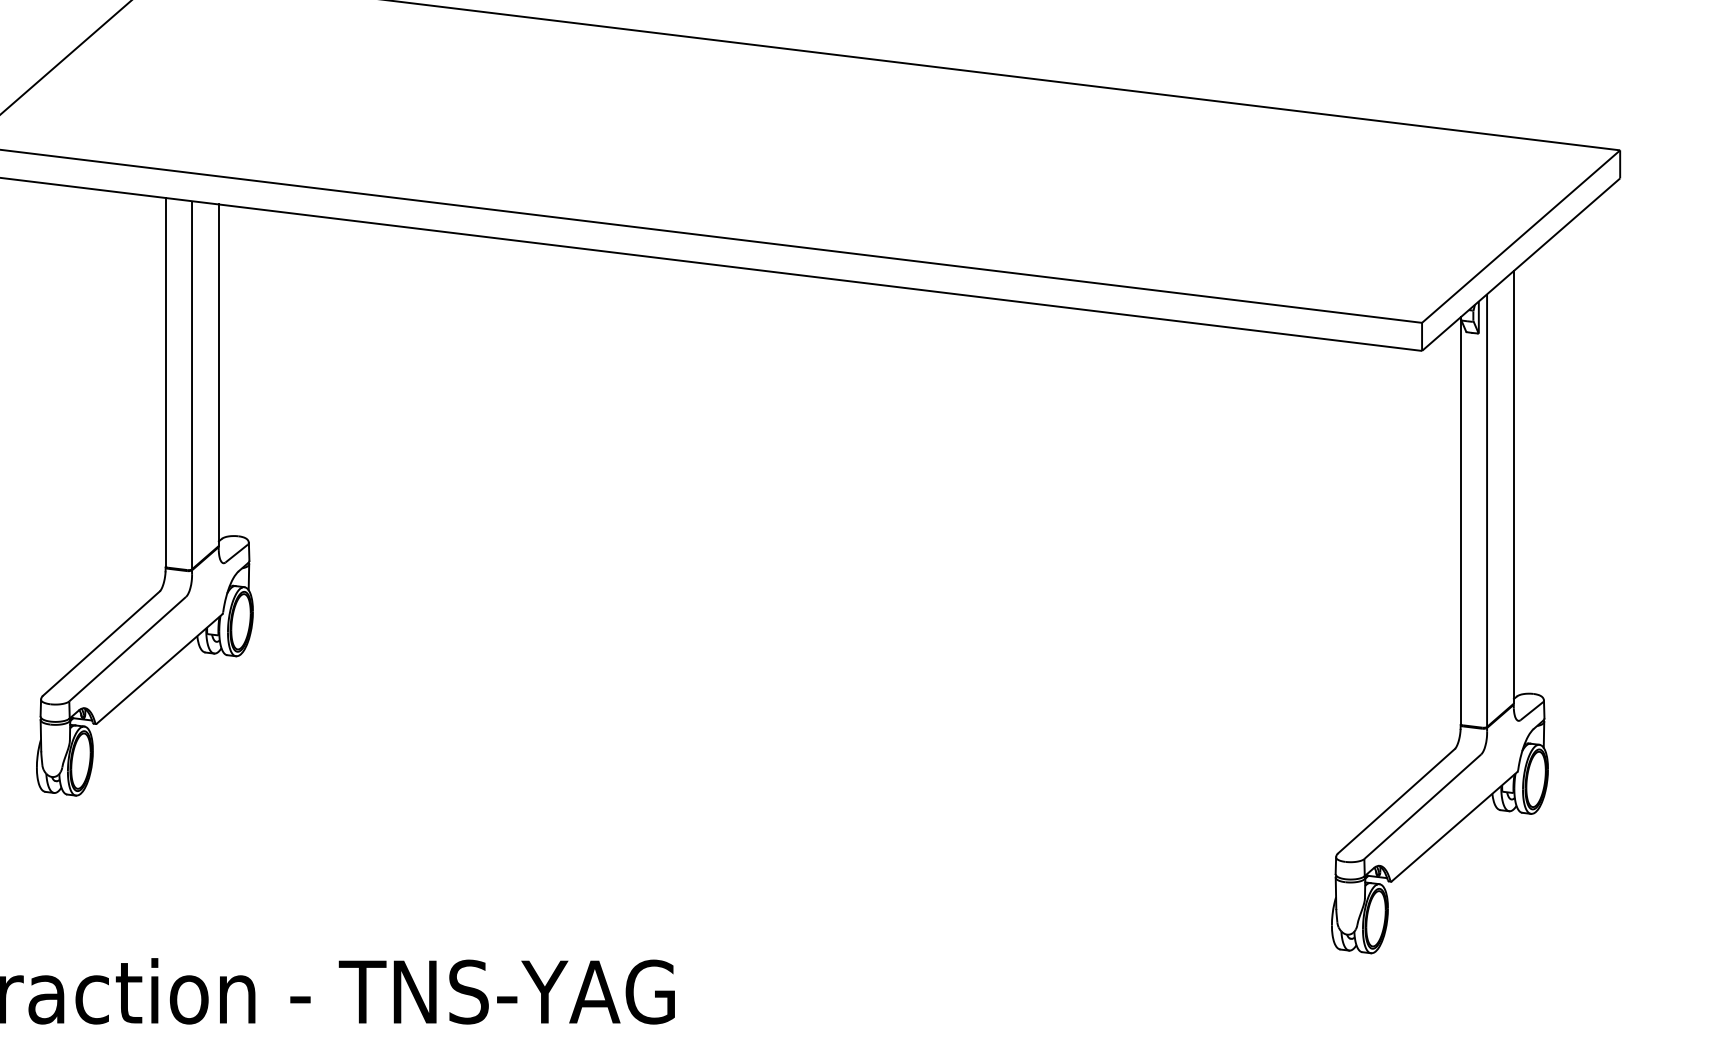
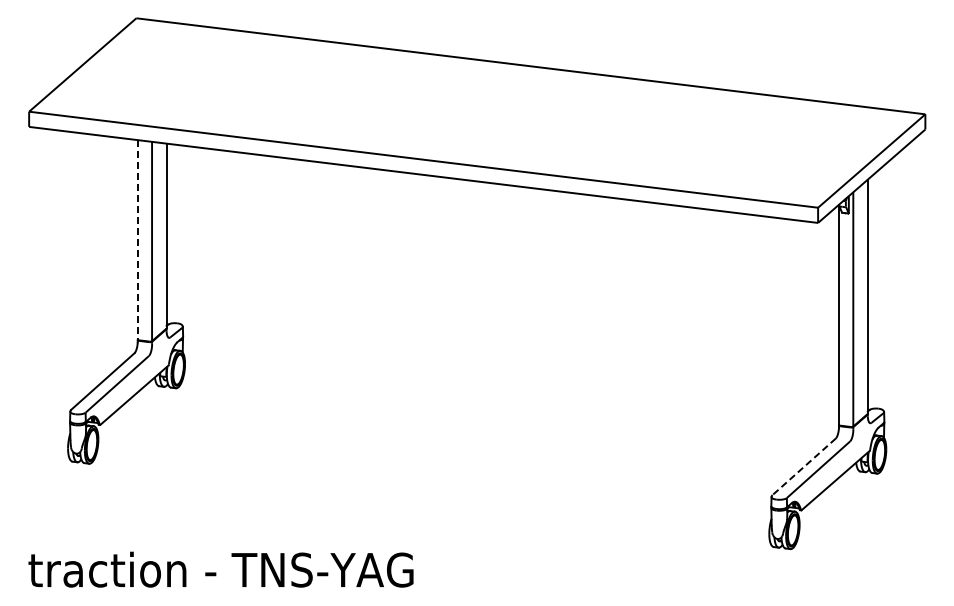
line: (165, 381) -> (137, 239), solid -> dashed
line: (1395, 802) -> (803, 467), solid -> dashed

